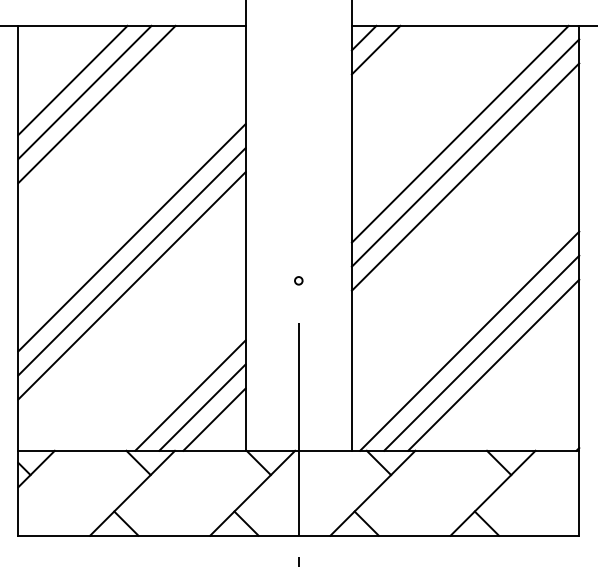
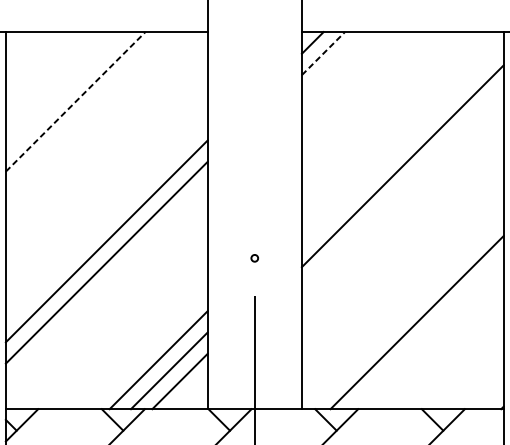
line: (376, 49) -> (323, 53), solid -> dashed
line: (72, 80) -> (53, 80), removed
line: (84, 92) -> (64, 91), removed
line: (97, 104) -> (76, 101), solid -> dashed
line: (459, 133) -> (397, 127), removed
line: (465, 152) -> (402, 144), removed
line: (131, 237) -> (106, 219), removed
line: (469, 340) -> (406, 311), removed
line: (493, 364) -> (427, 332), removed

